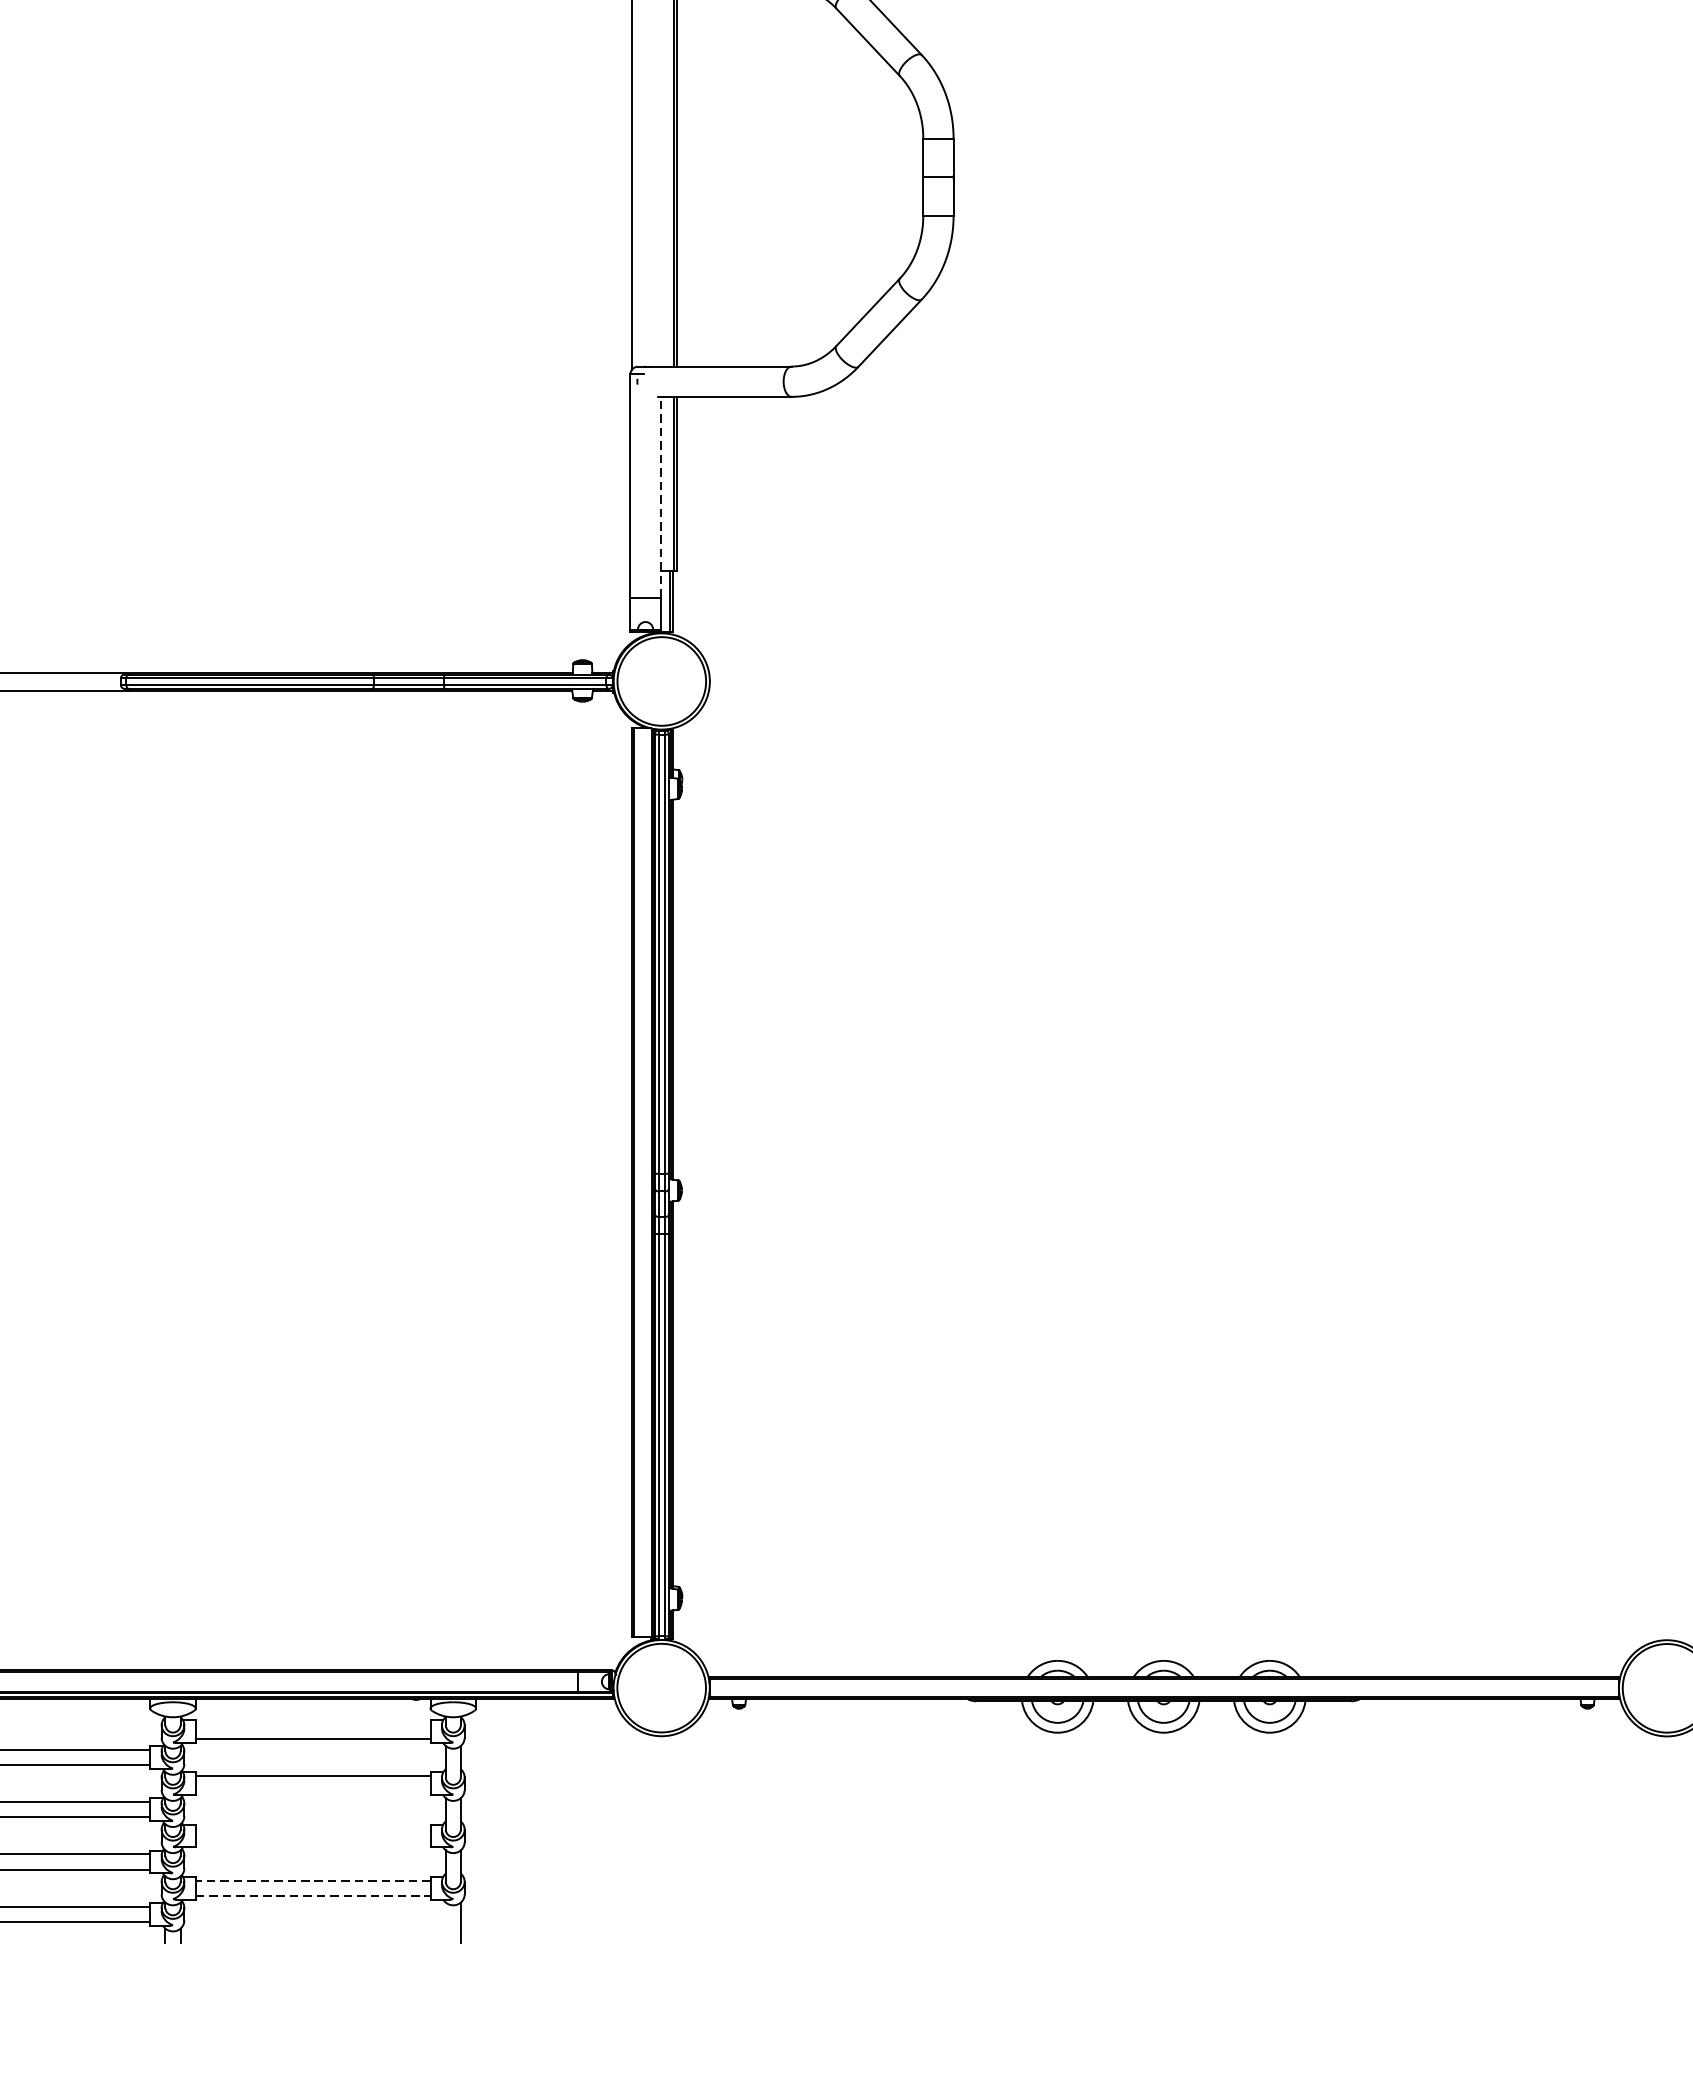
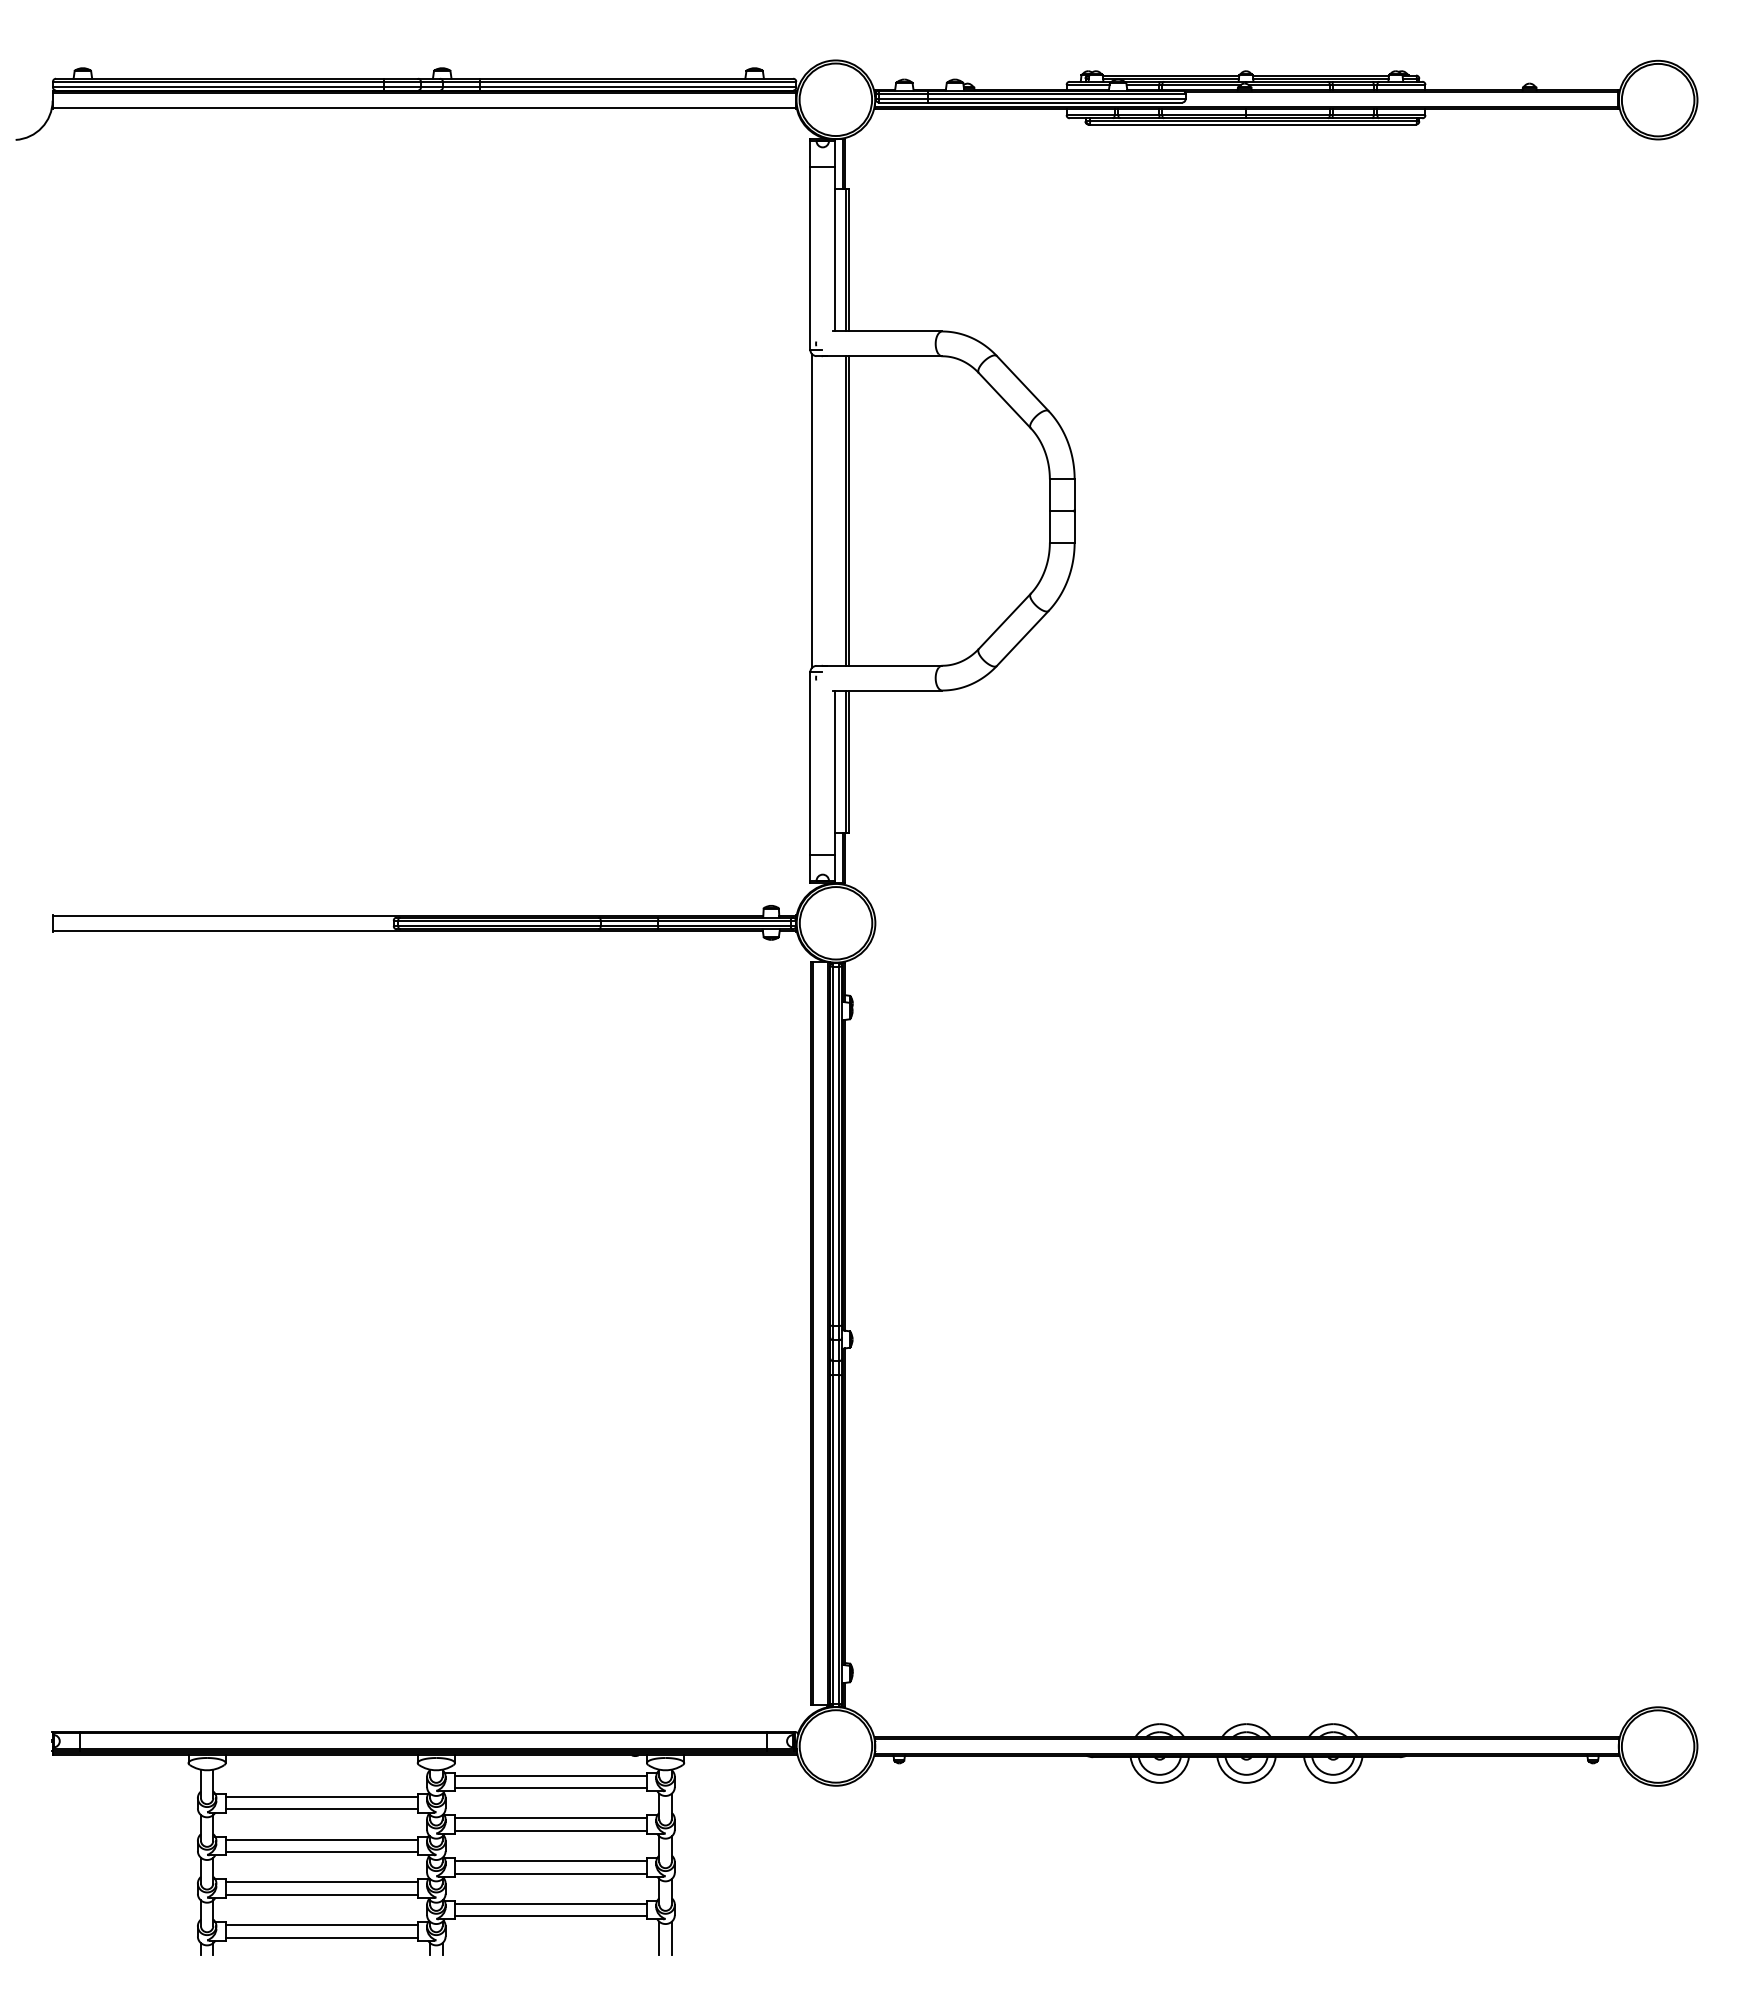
line: (661, 497) -> (835, 772), dashed -> solid
line: (312, 1723) -> (550, 1775), added
line: (312, 1790) -> (550, 1830), added
line: (312, 1828) -> (550, 1861), added
line: (312, 1843) -> (550, 1873), added
line: (312, 1880) -> (550, 1903), dashed -> solid
line: (313, 1896) -> (551, 1916), dashed -> solid
line: (445, 1921) -> (659, 1937), added

